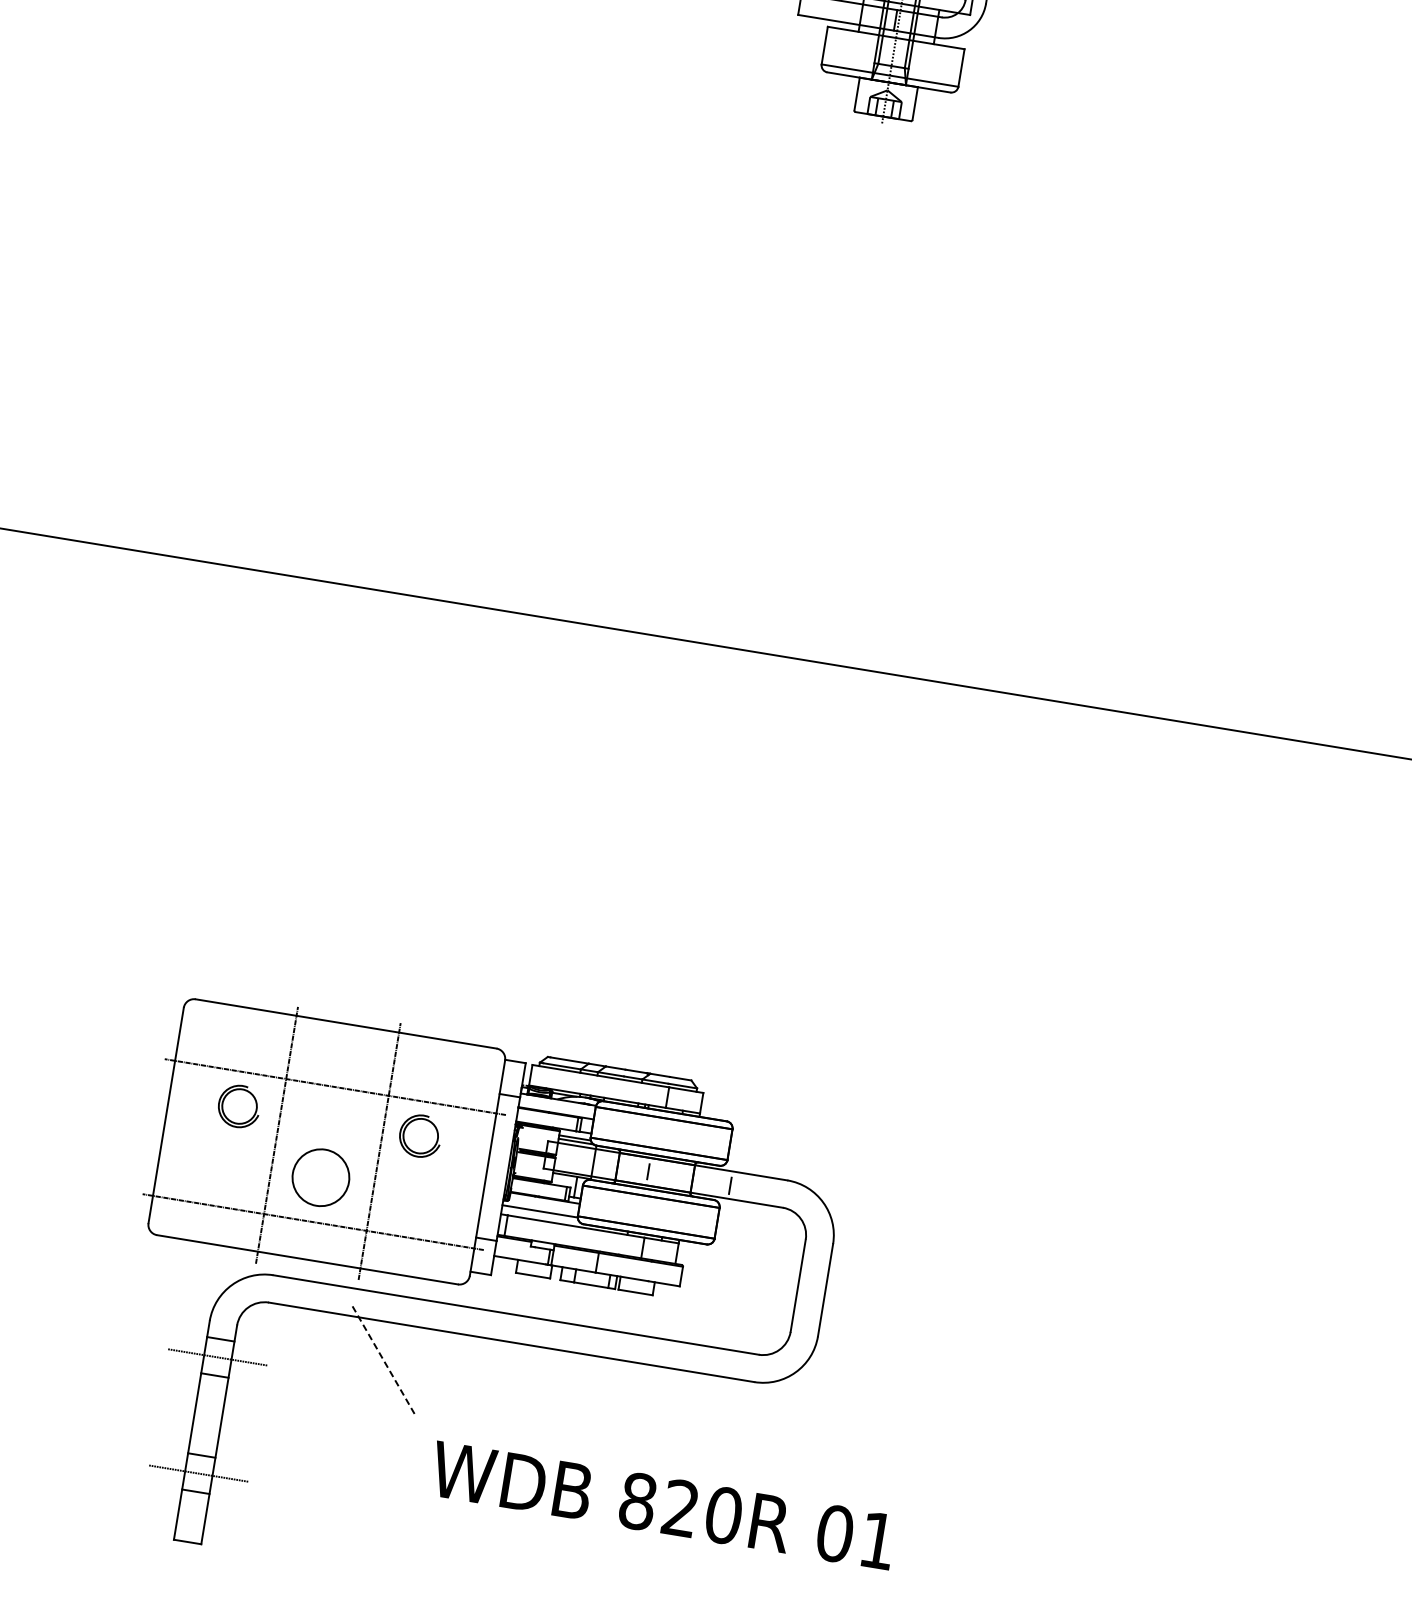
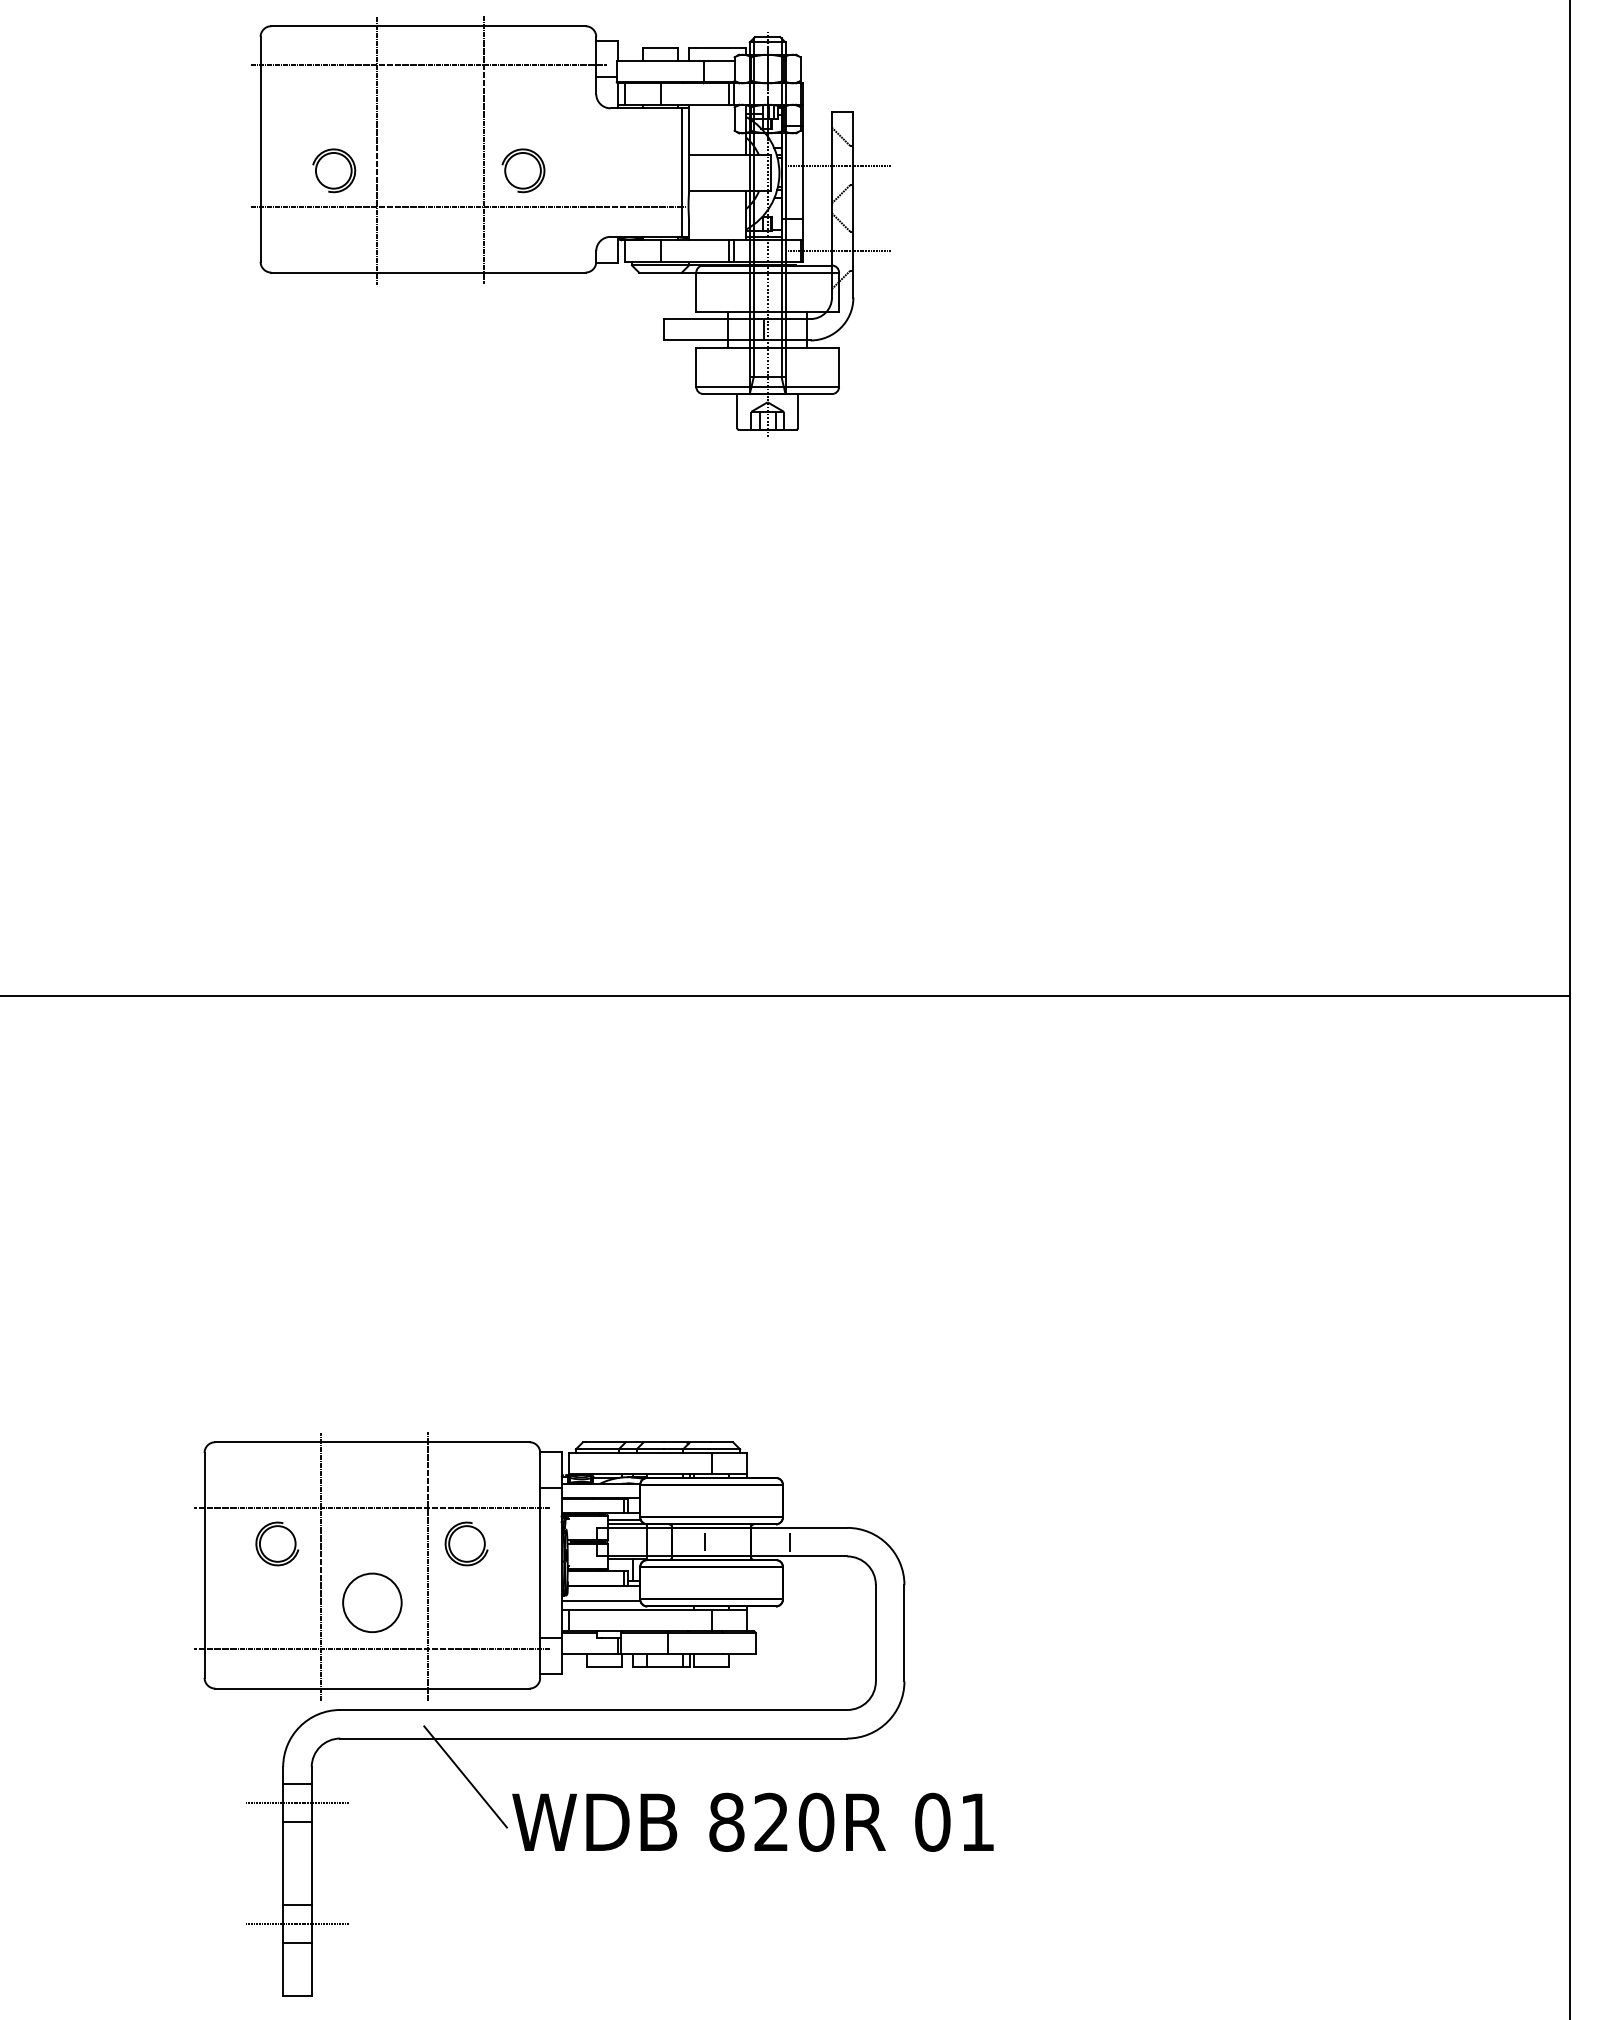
line: (382, 1358) -> (465, 1776), dashed -> solid
text: (662, 1504) -> (752, 1821), moved

